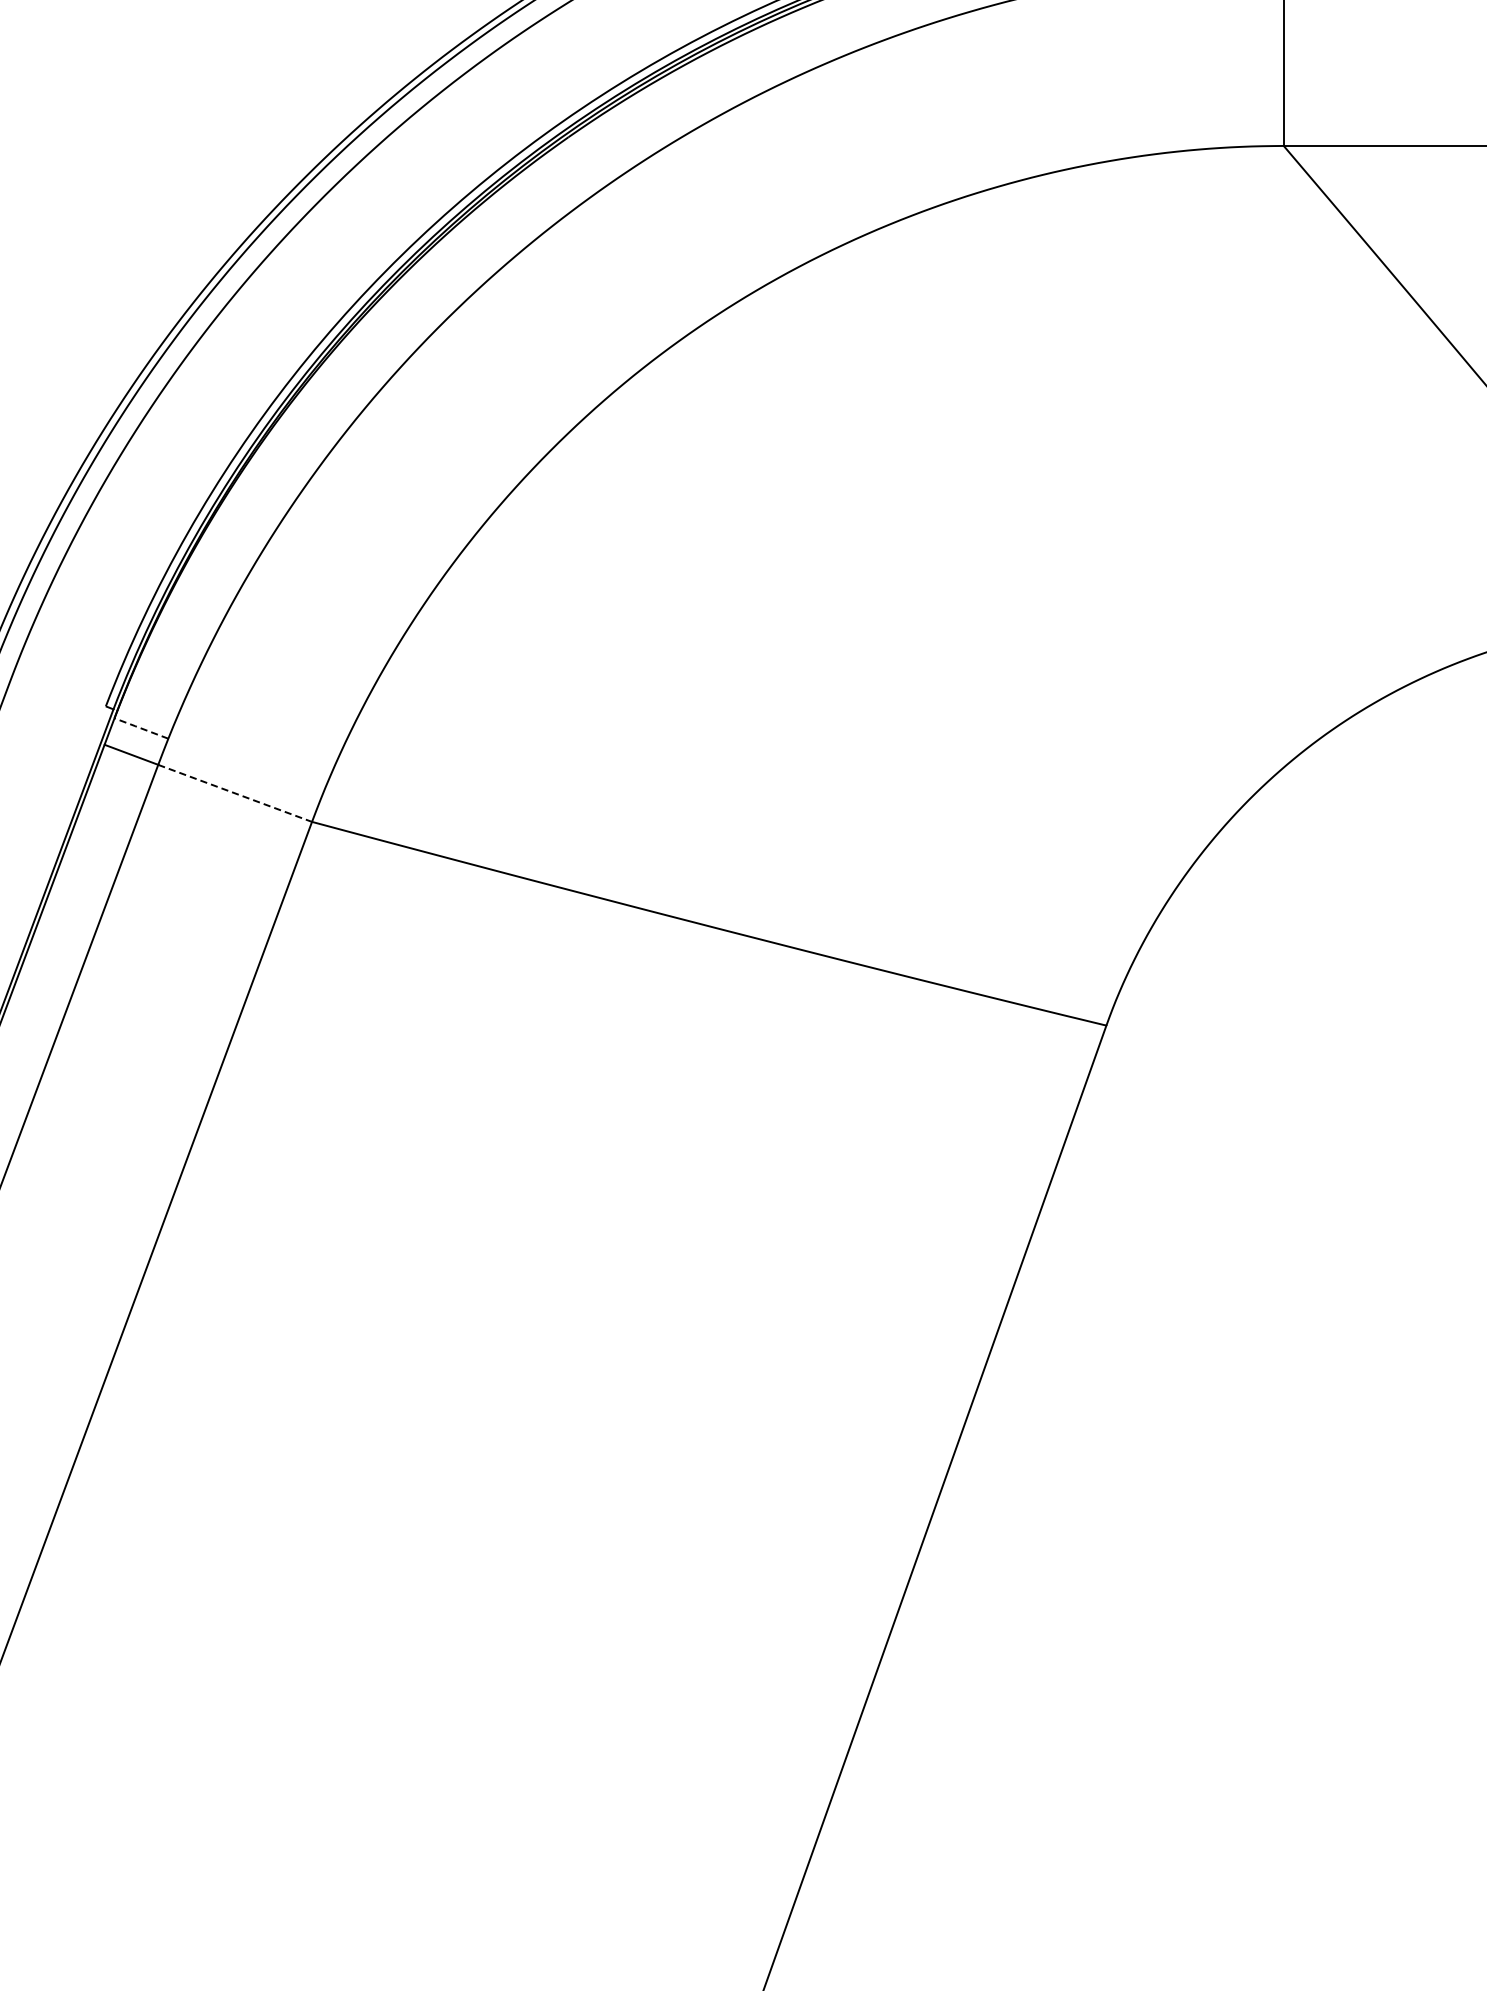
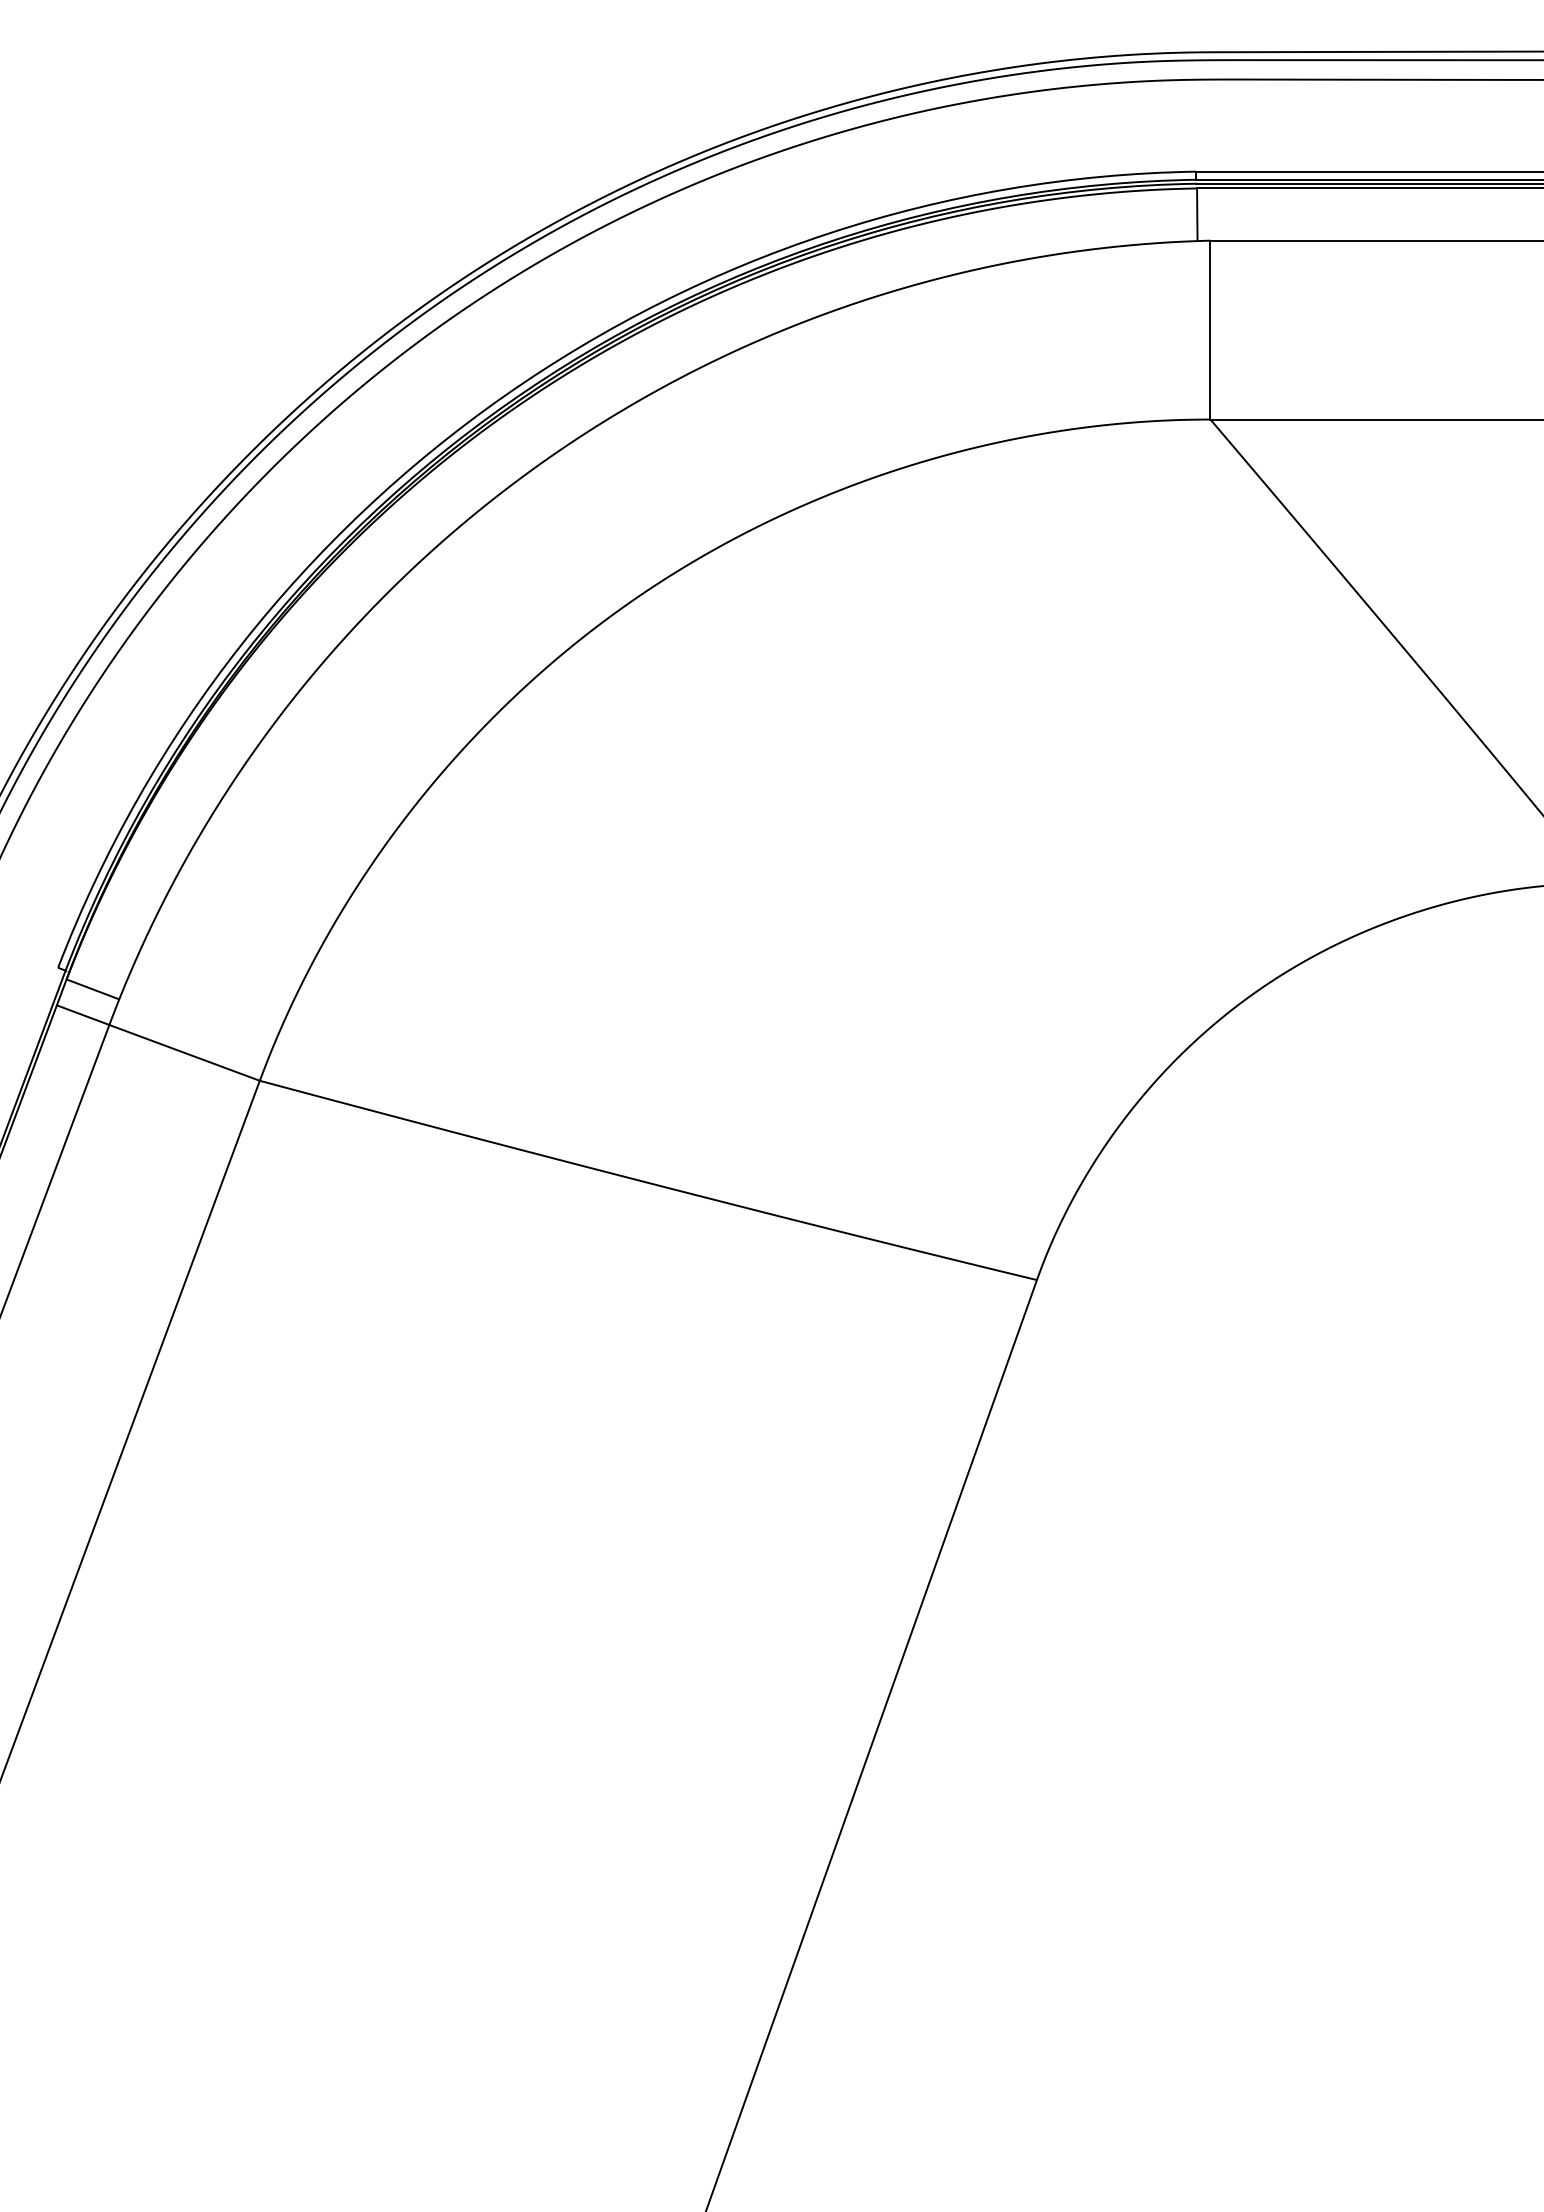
line: (140, 728) -> (92, 989), dashed -> solid
line: (236, 794) -> (185, 1053), dashed -> solid

